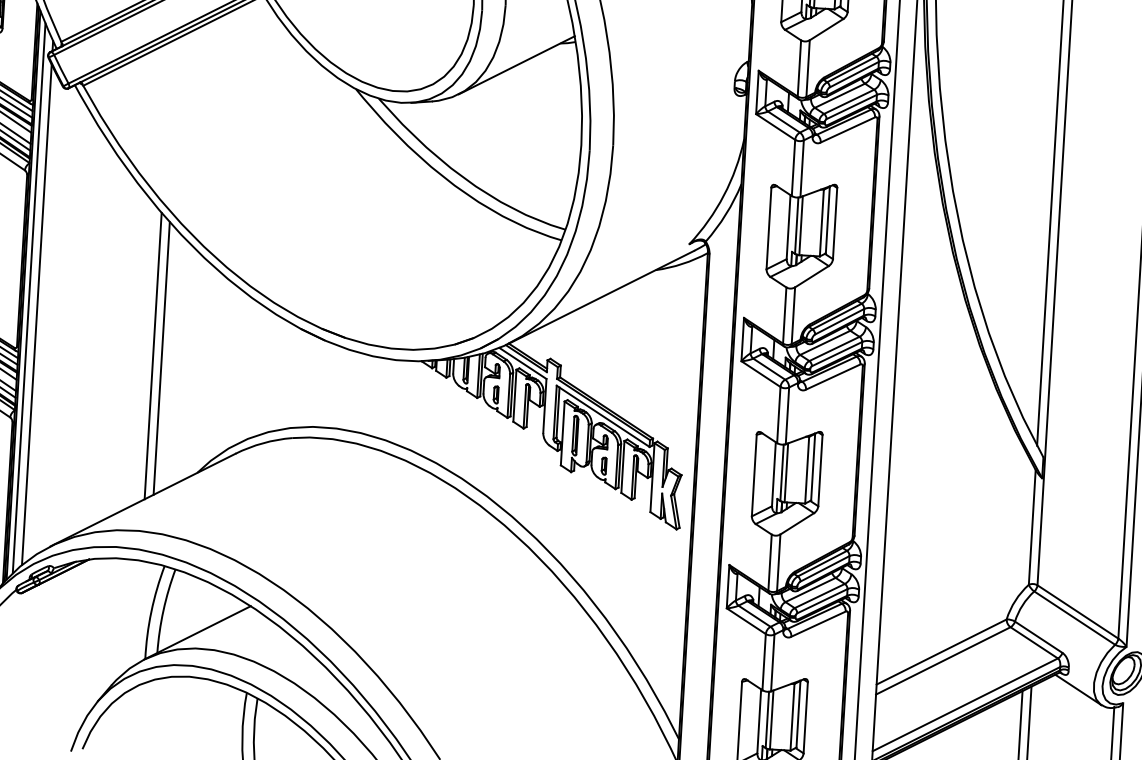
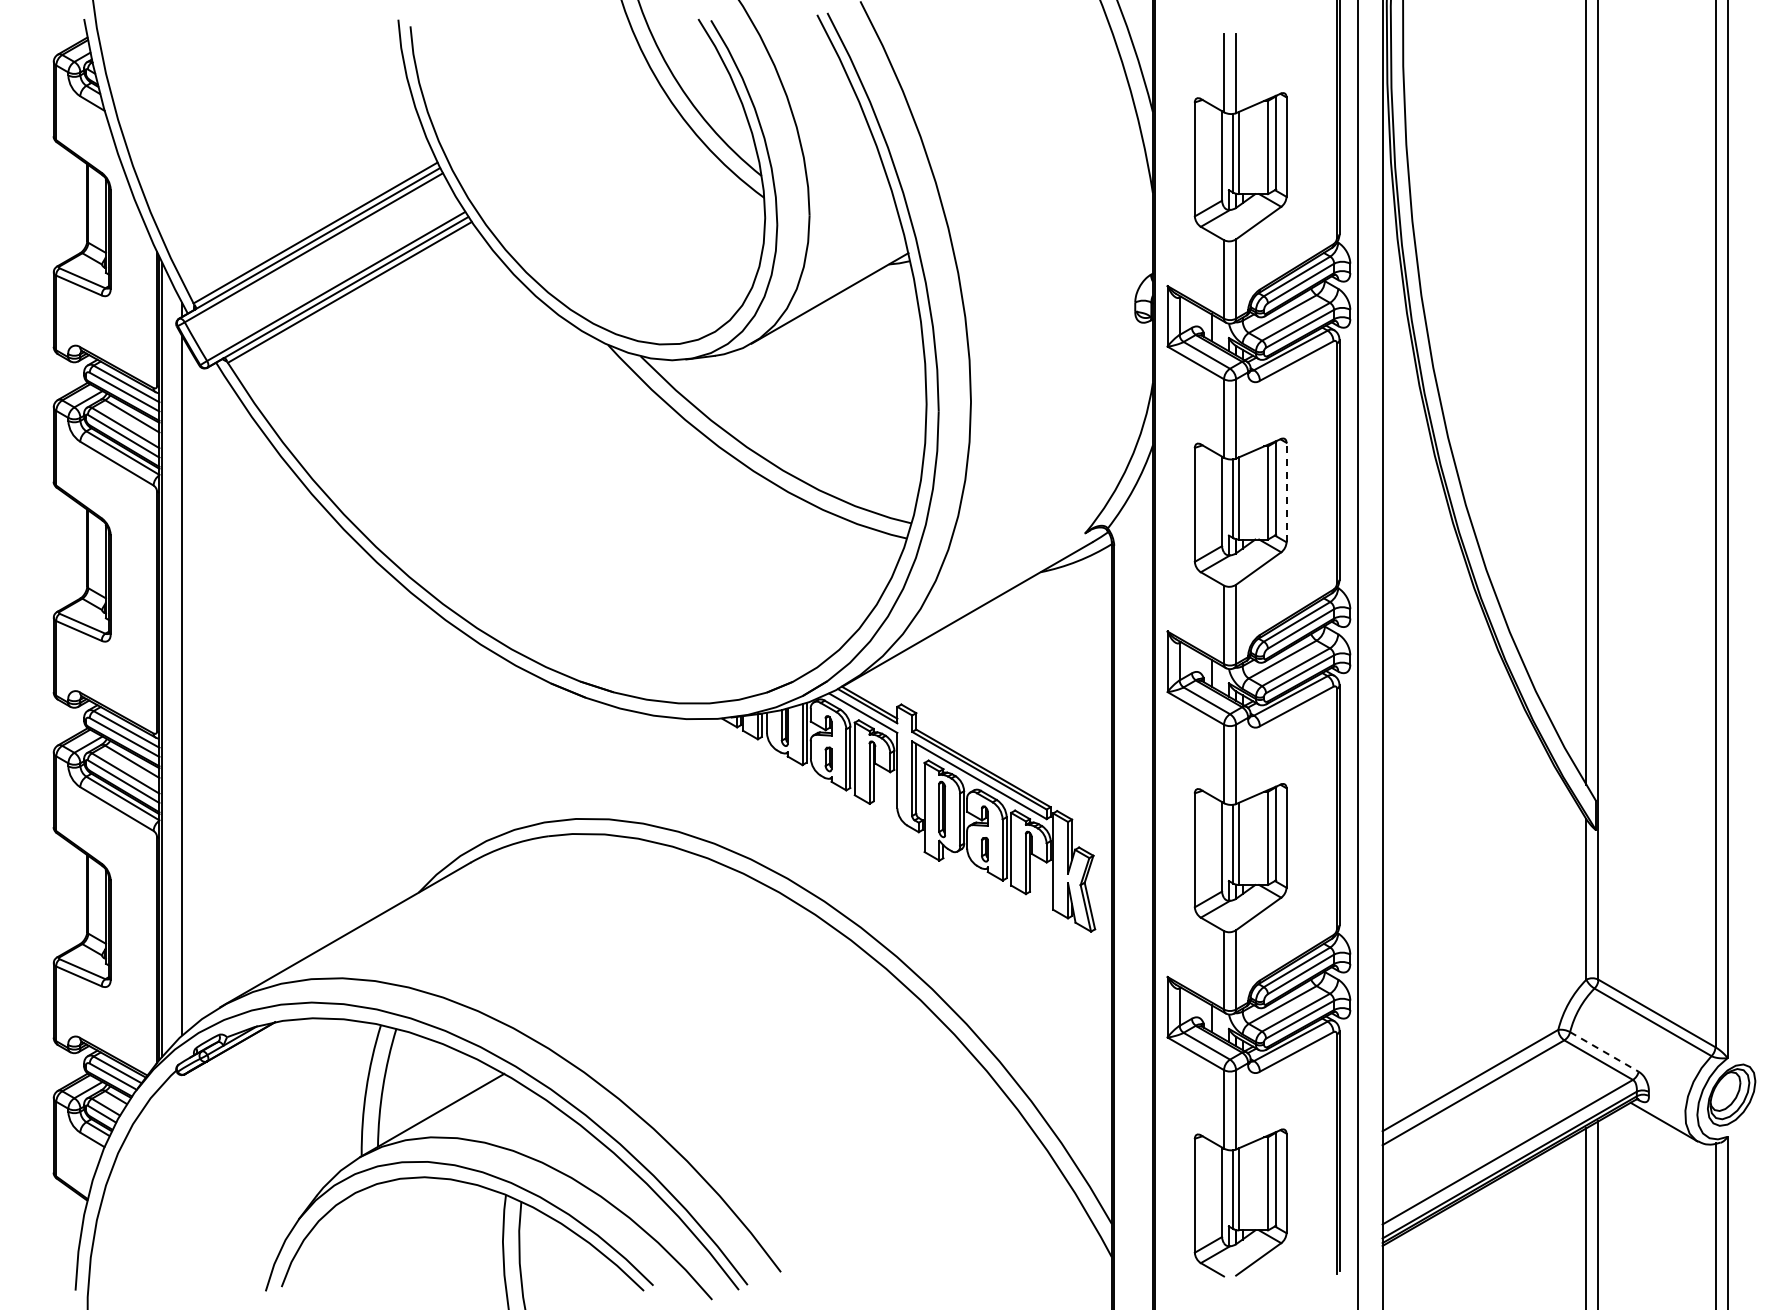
line: (835, 223) -> (1286, 492), solid -> dashed
line: (29, 298) -> (170, 663), removed
line: (153, 356) -> (347, 733), removed
line: (161, 357) -> (359, 735), removed
line: (1038, 636) -> (1604, 1051), solid -> dashed

